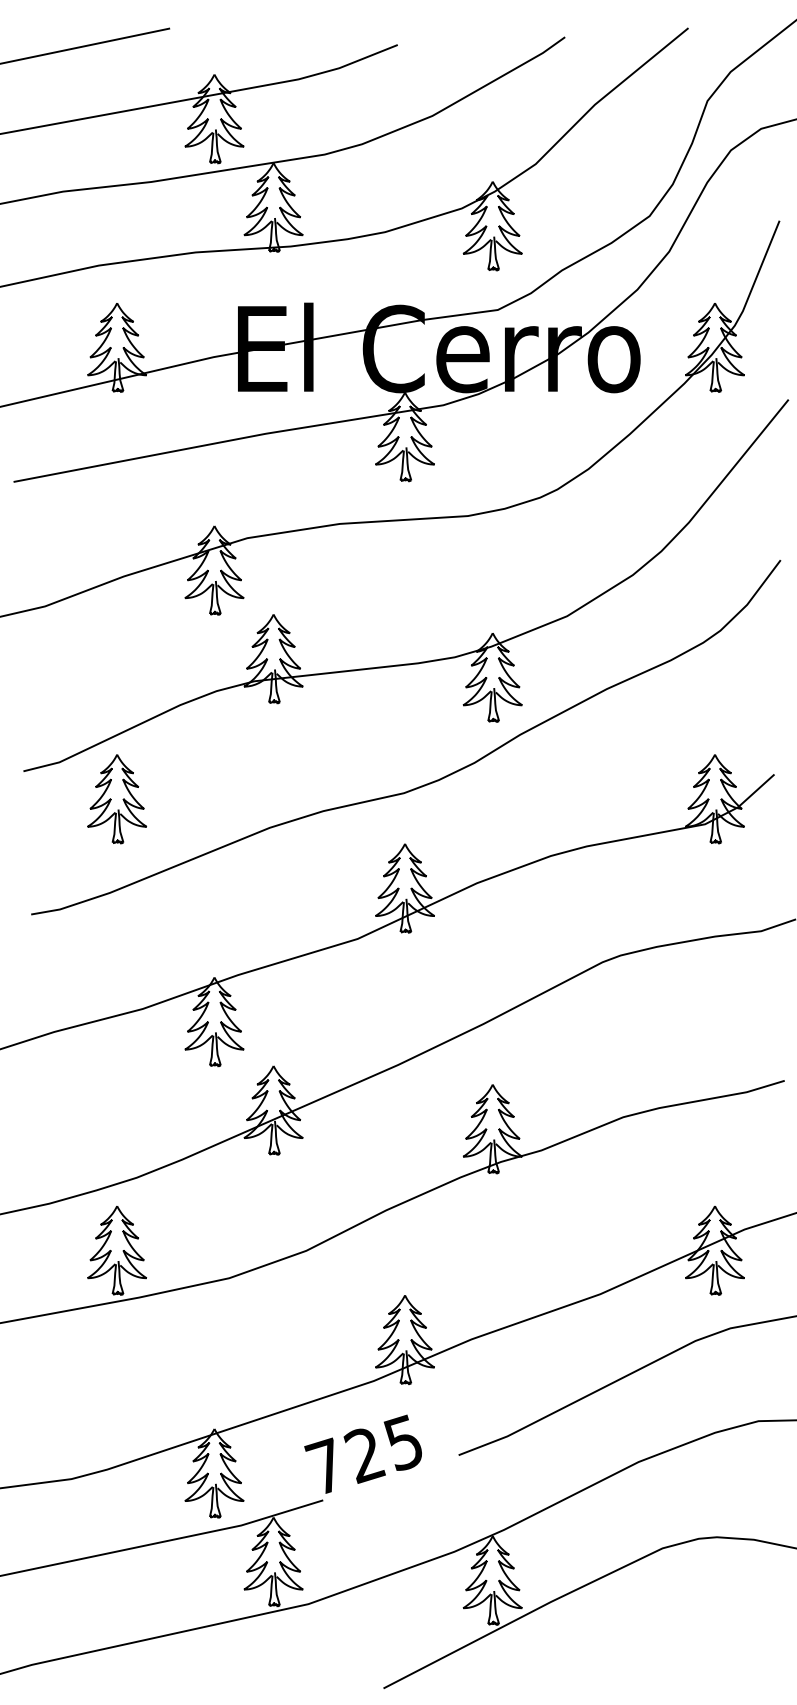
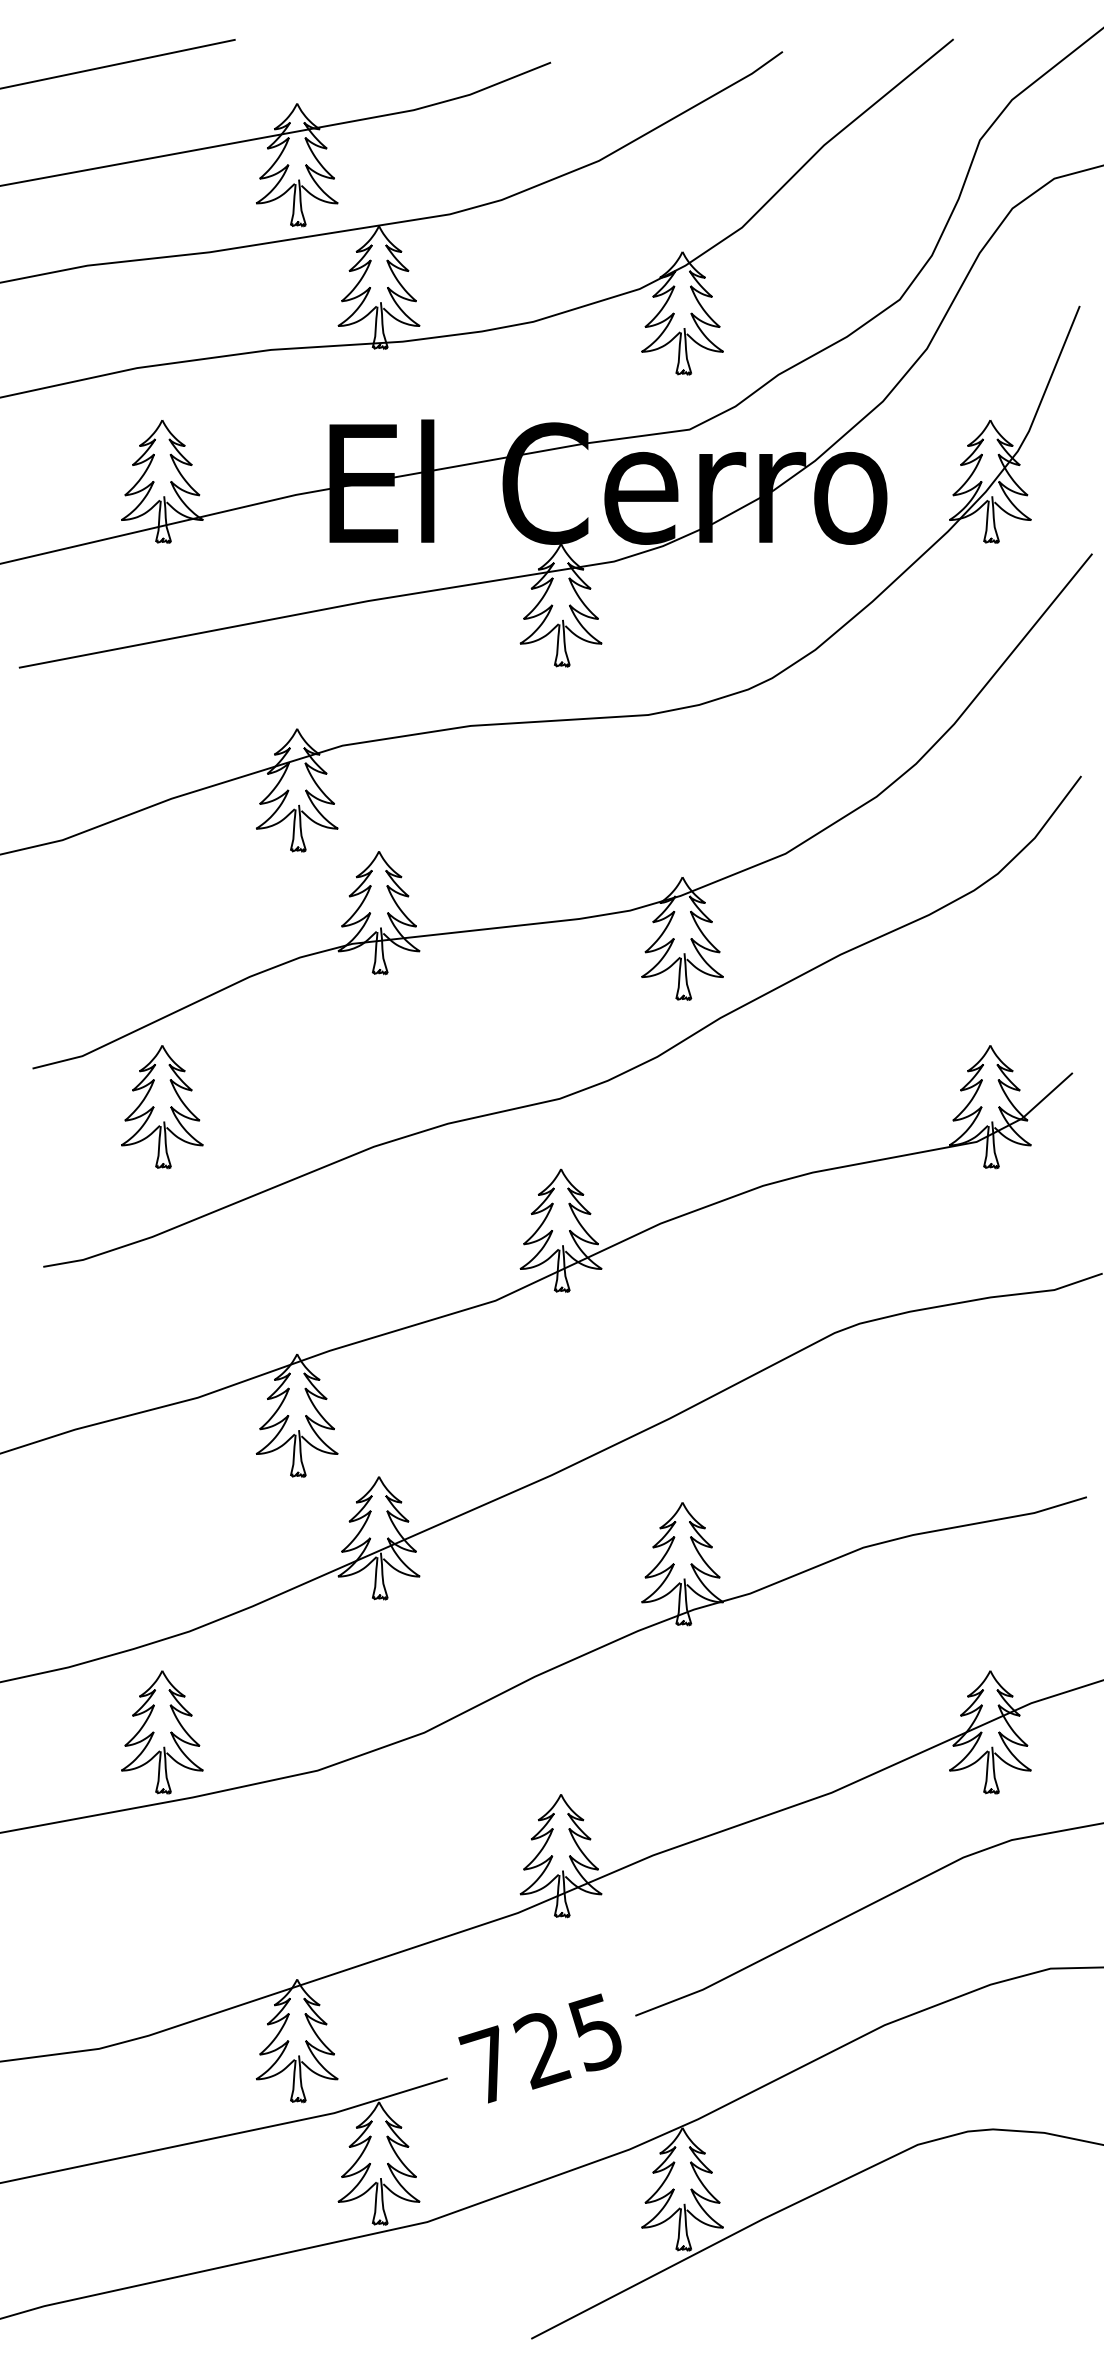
text: (362, 1454) -> (539, 2048), moved

